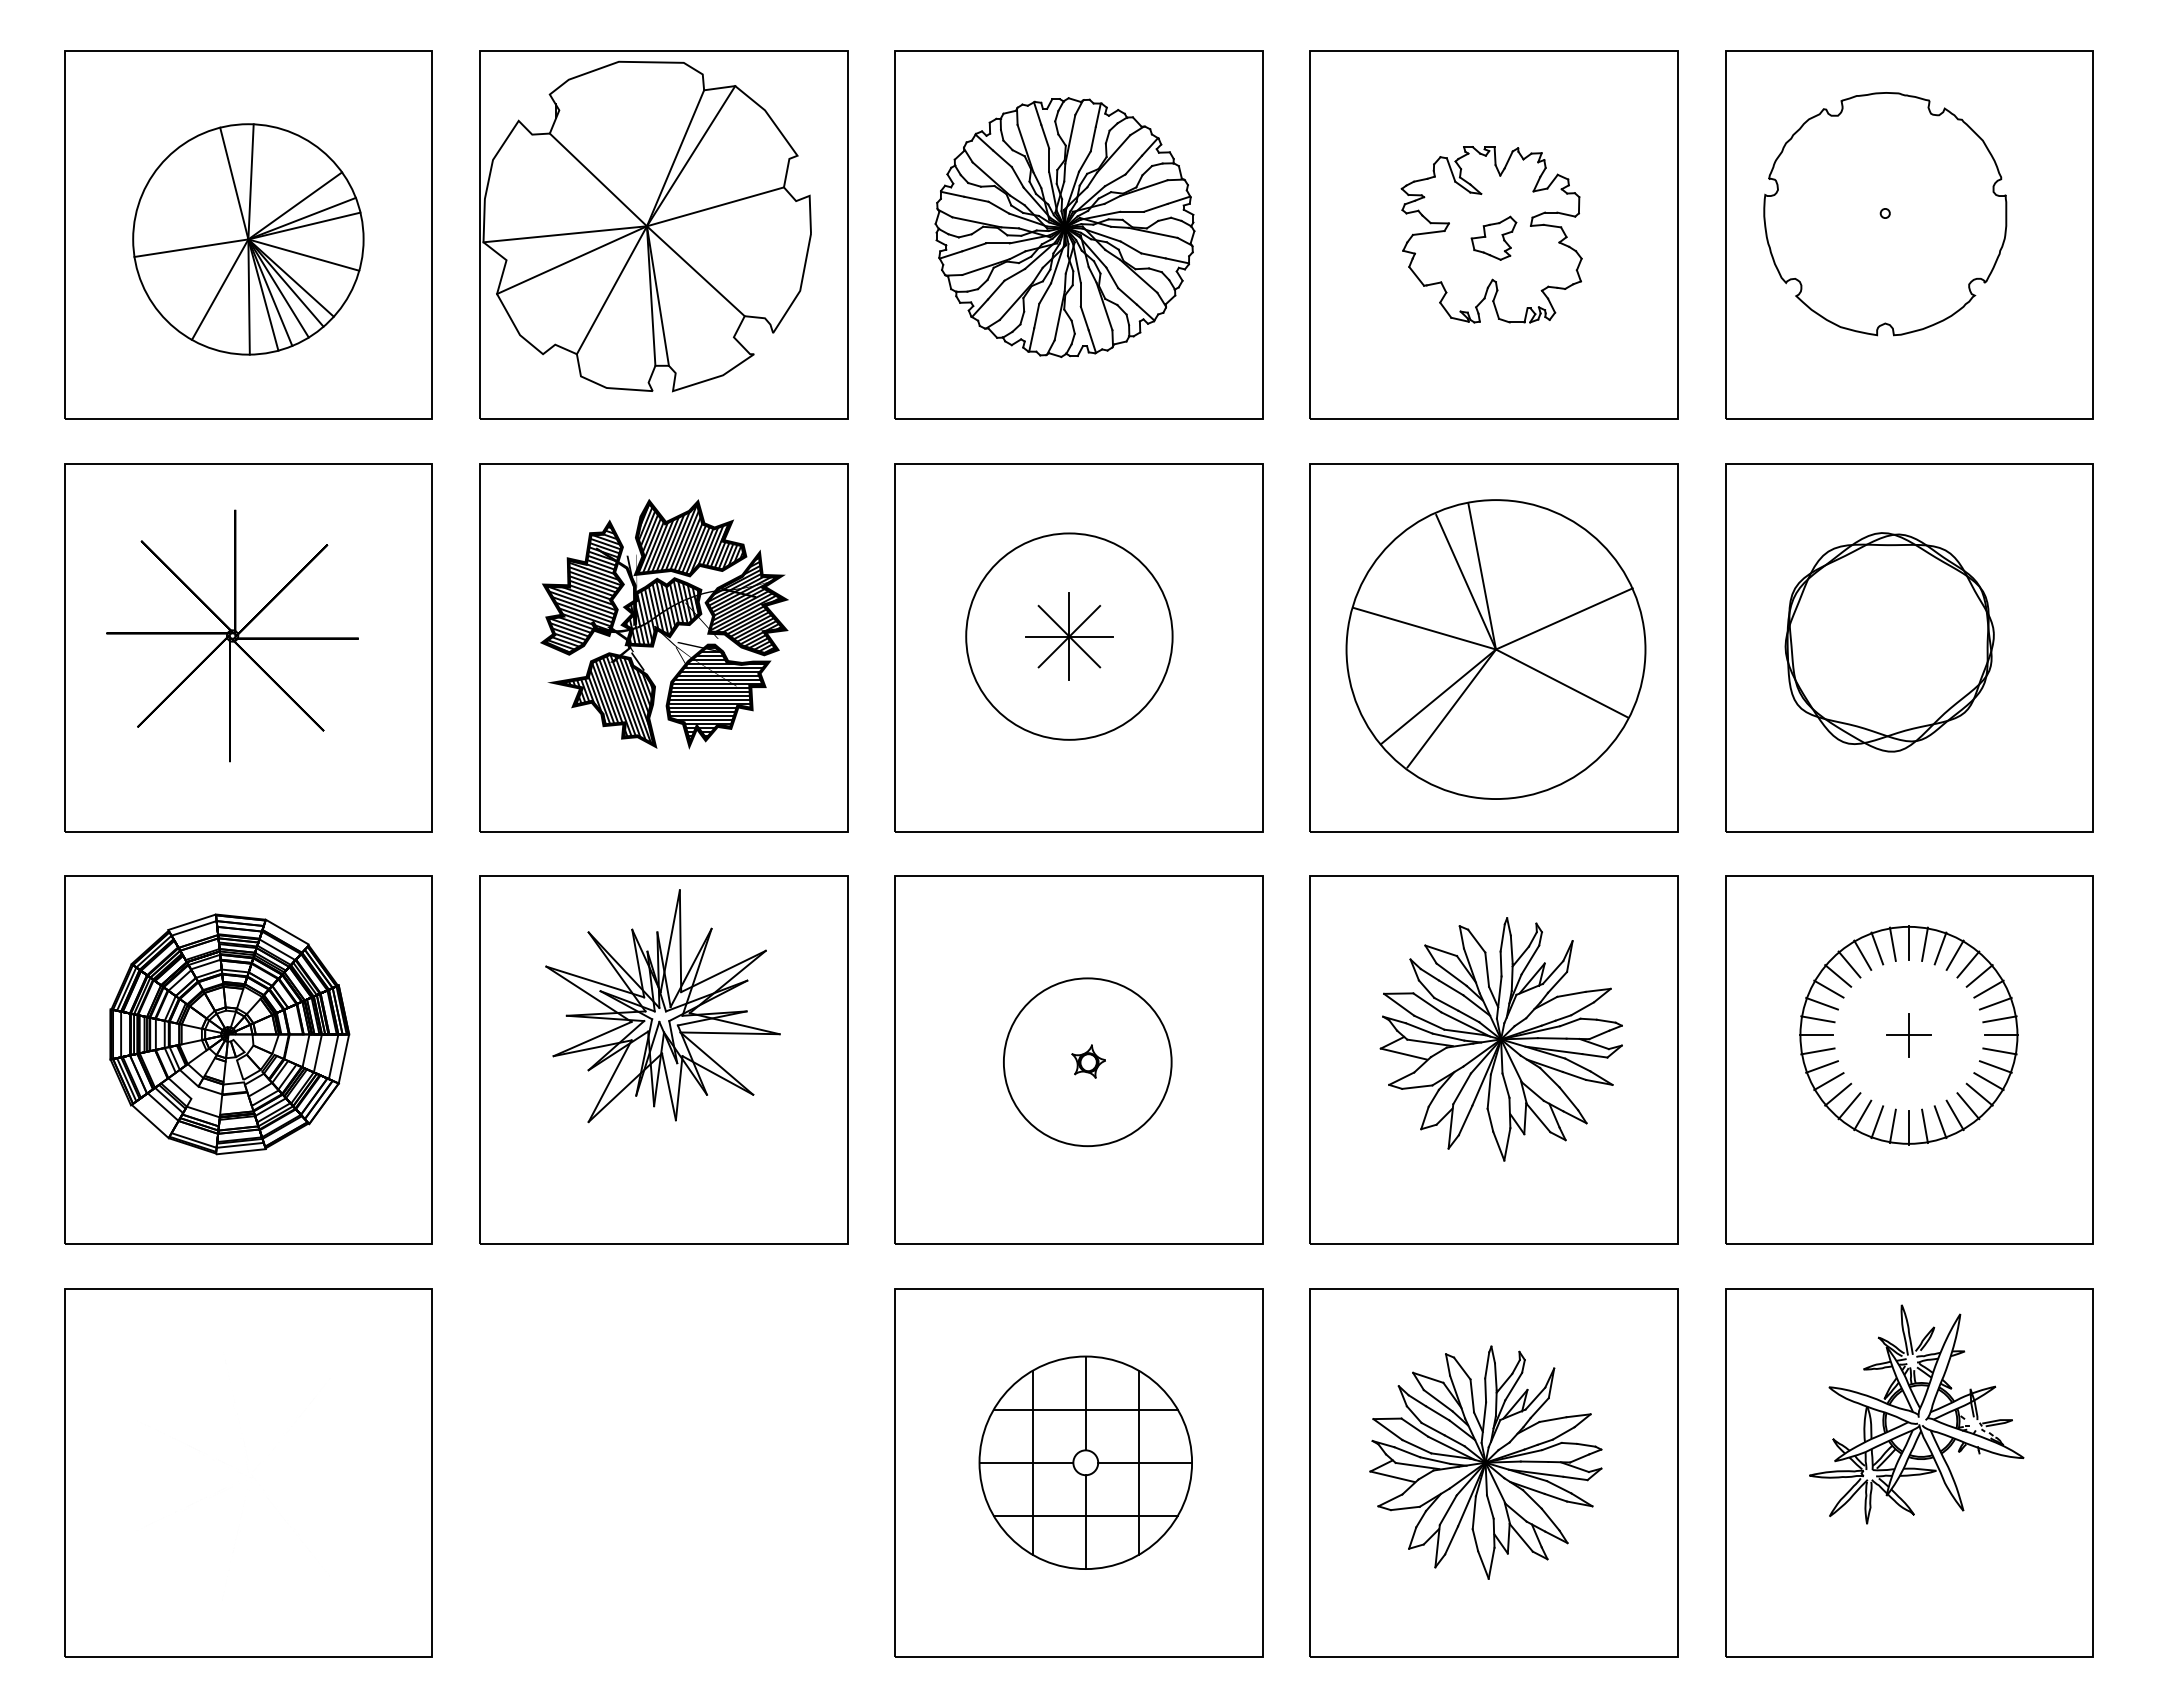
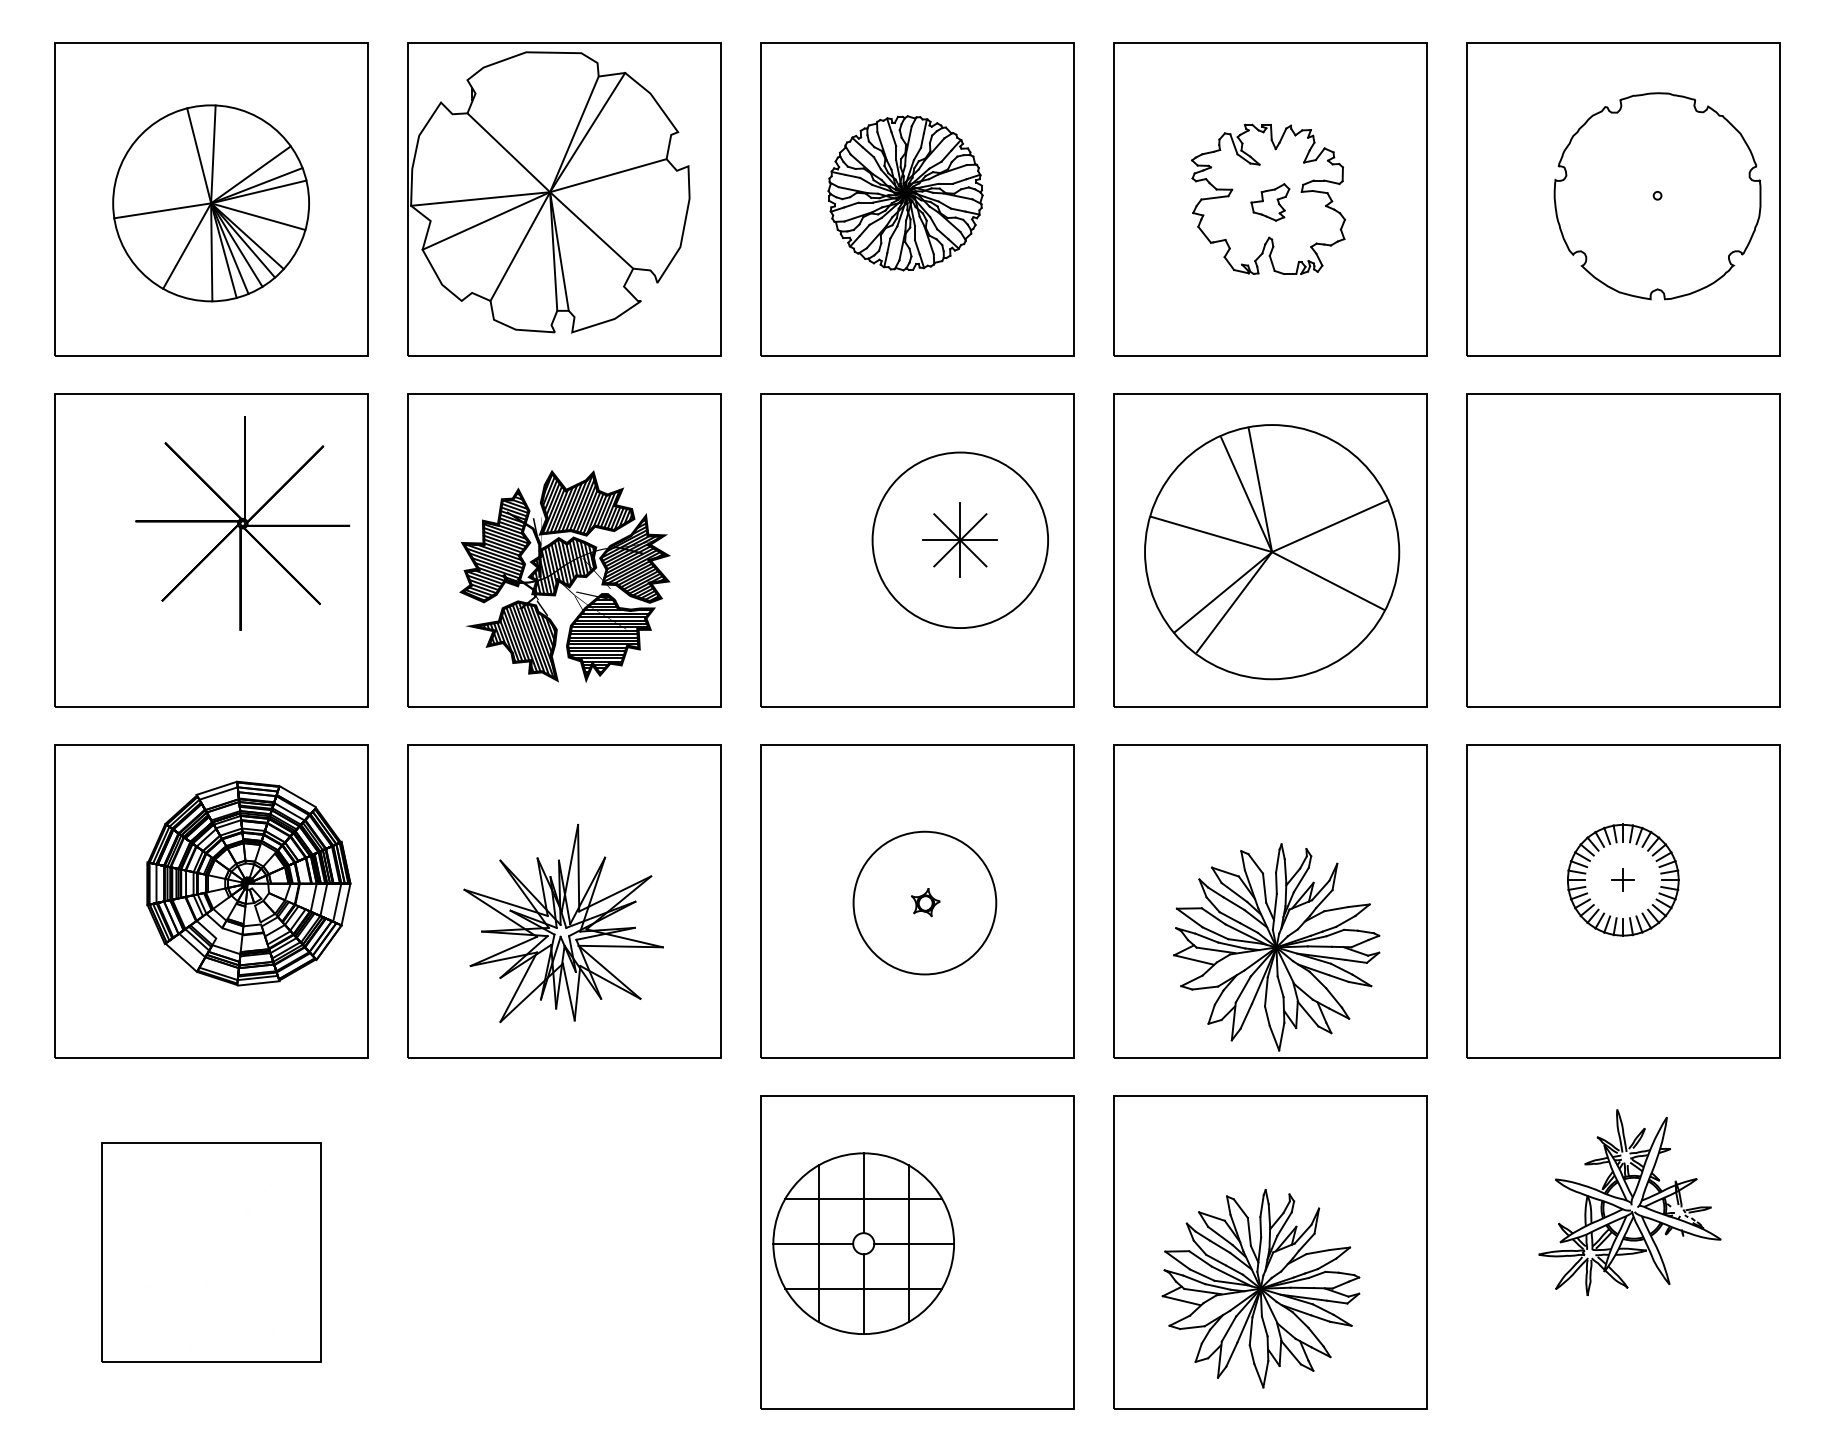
part: (1885, 214) -> (1657, 196), moved
part: (1064, 227) -> (905, 193), size x0.7
part: (664, 624) -> (565, 576), moved
part: (232, 635) -> (242, 523), moved
part: (1069, 636) -> (960, 540), moved
part: (1889, 642) -> (1606, 546), removed
part: (662, 1006) -> (563, 923), moved
part: (229, 1034) -> (248, 883), moved
part: (1908, 1035) -> (1622, 880), size x0.6
part: (1500, 1039) -> (1275, 947), moved
part: (1085, 1462) -> (863, 1243), moved
part: (1485, 1462) -> (1260, 1288), moved
part: (248, 1472) -> (211, 1251), size x0.7
part: (1909, 1472) -> (1623, 1251), removed

